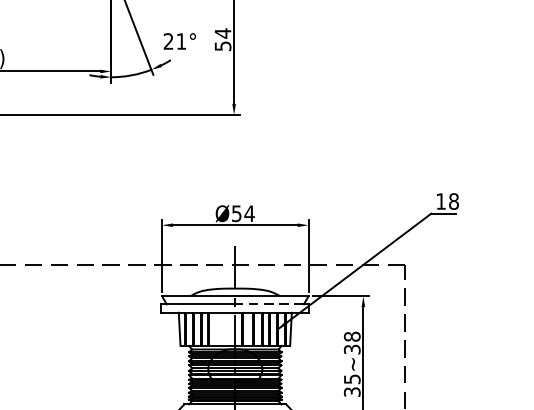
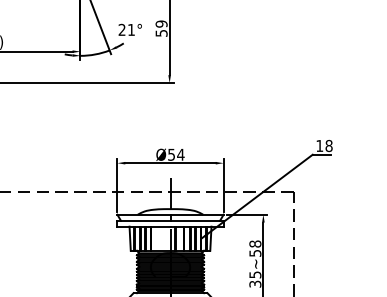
text: (222, 32) -> (161, 23), 54 -> 59
line: (269, 304) -> (195, 220), dashed -> solid
text: (351, 349) -> (254, 253), 35~38 -> 35~58

